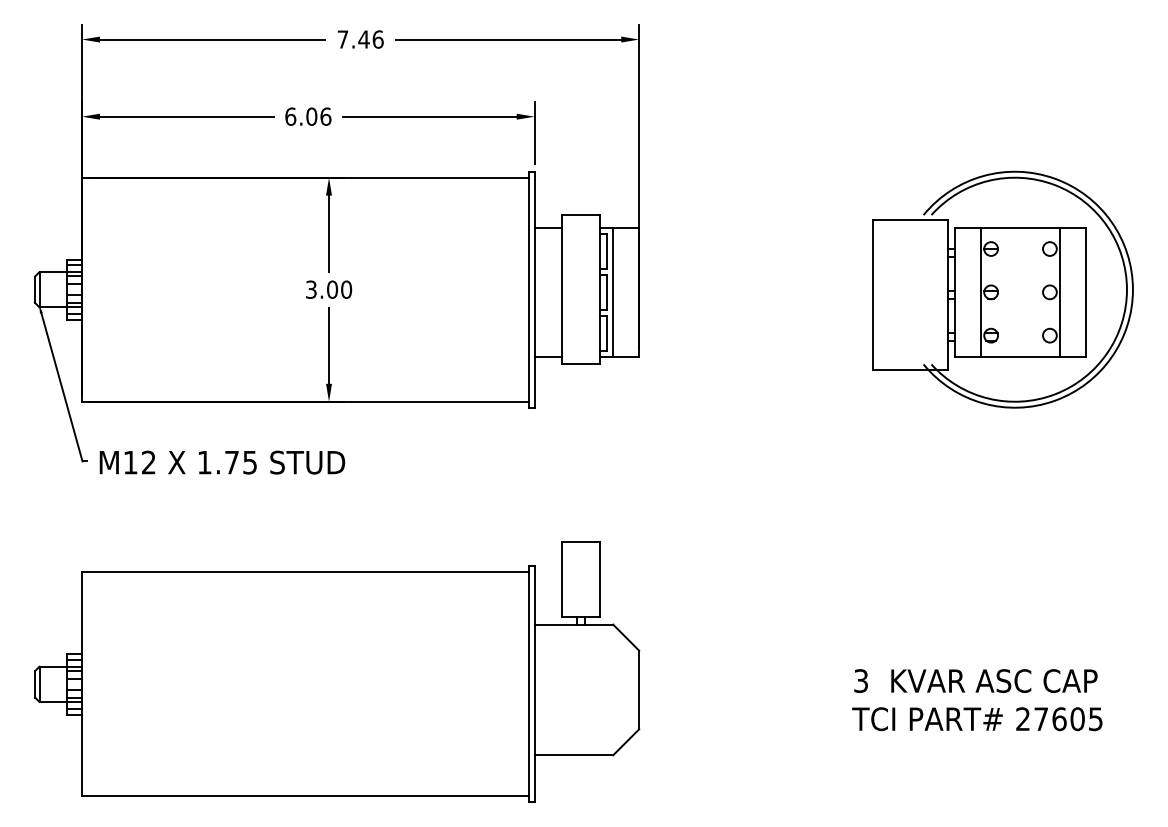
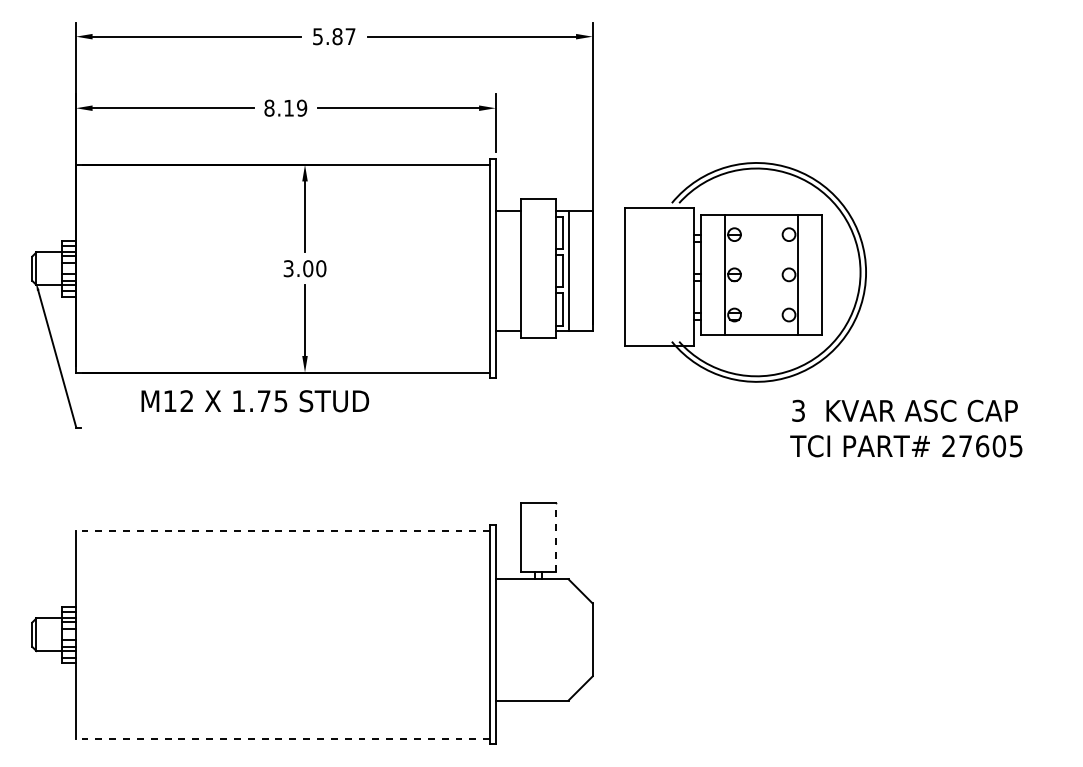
text: (360, 39) -> (334, 36), 7.46 -> 5.87
text: (308, 116) -> (285, 108), 6.06 -> 8.19
part: (1002, 289) -> (745, 272), moved
text: (222, 462) -> (255, 401), moved
line: (304, 572) -> (282, 530), solid -> dashed
line: (599, 579) -> (555, 537), solid -> dashed
text: (977, 700) -> (906, 428), moved
line: (304, 796) -> (282, 738), solid -> dashed

